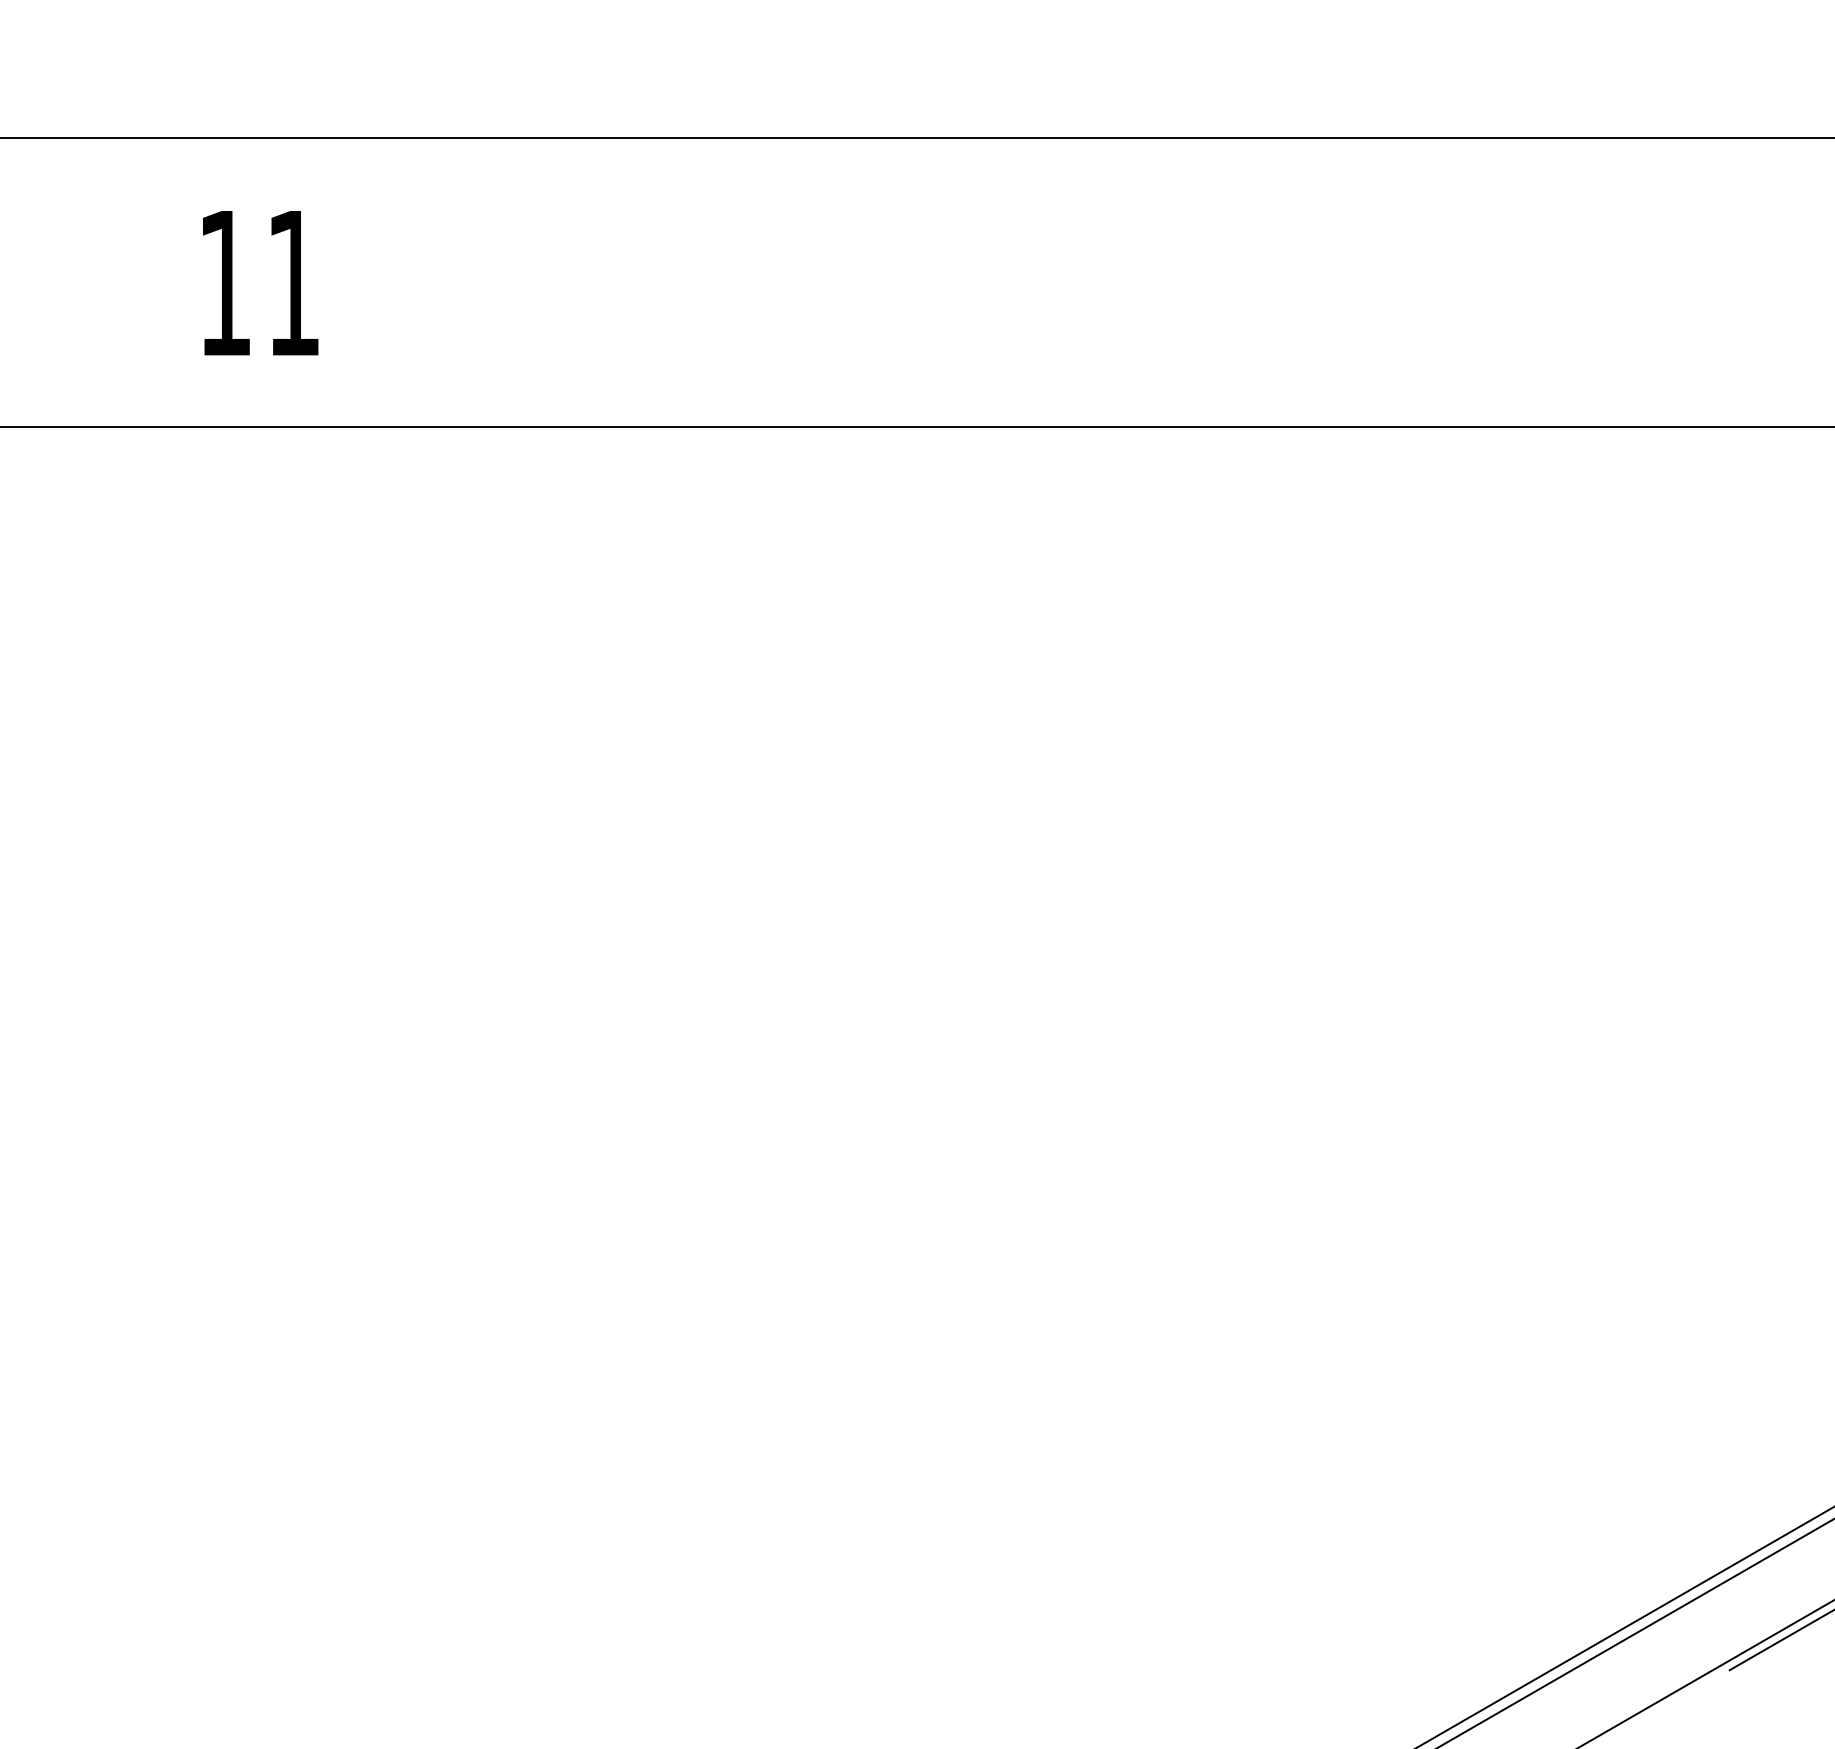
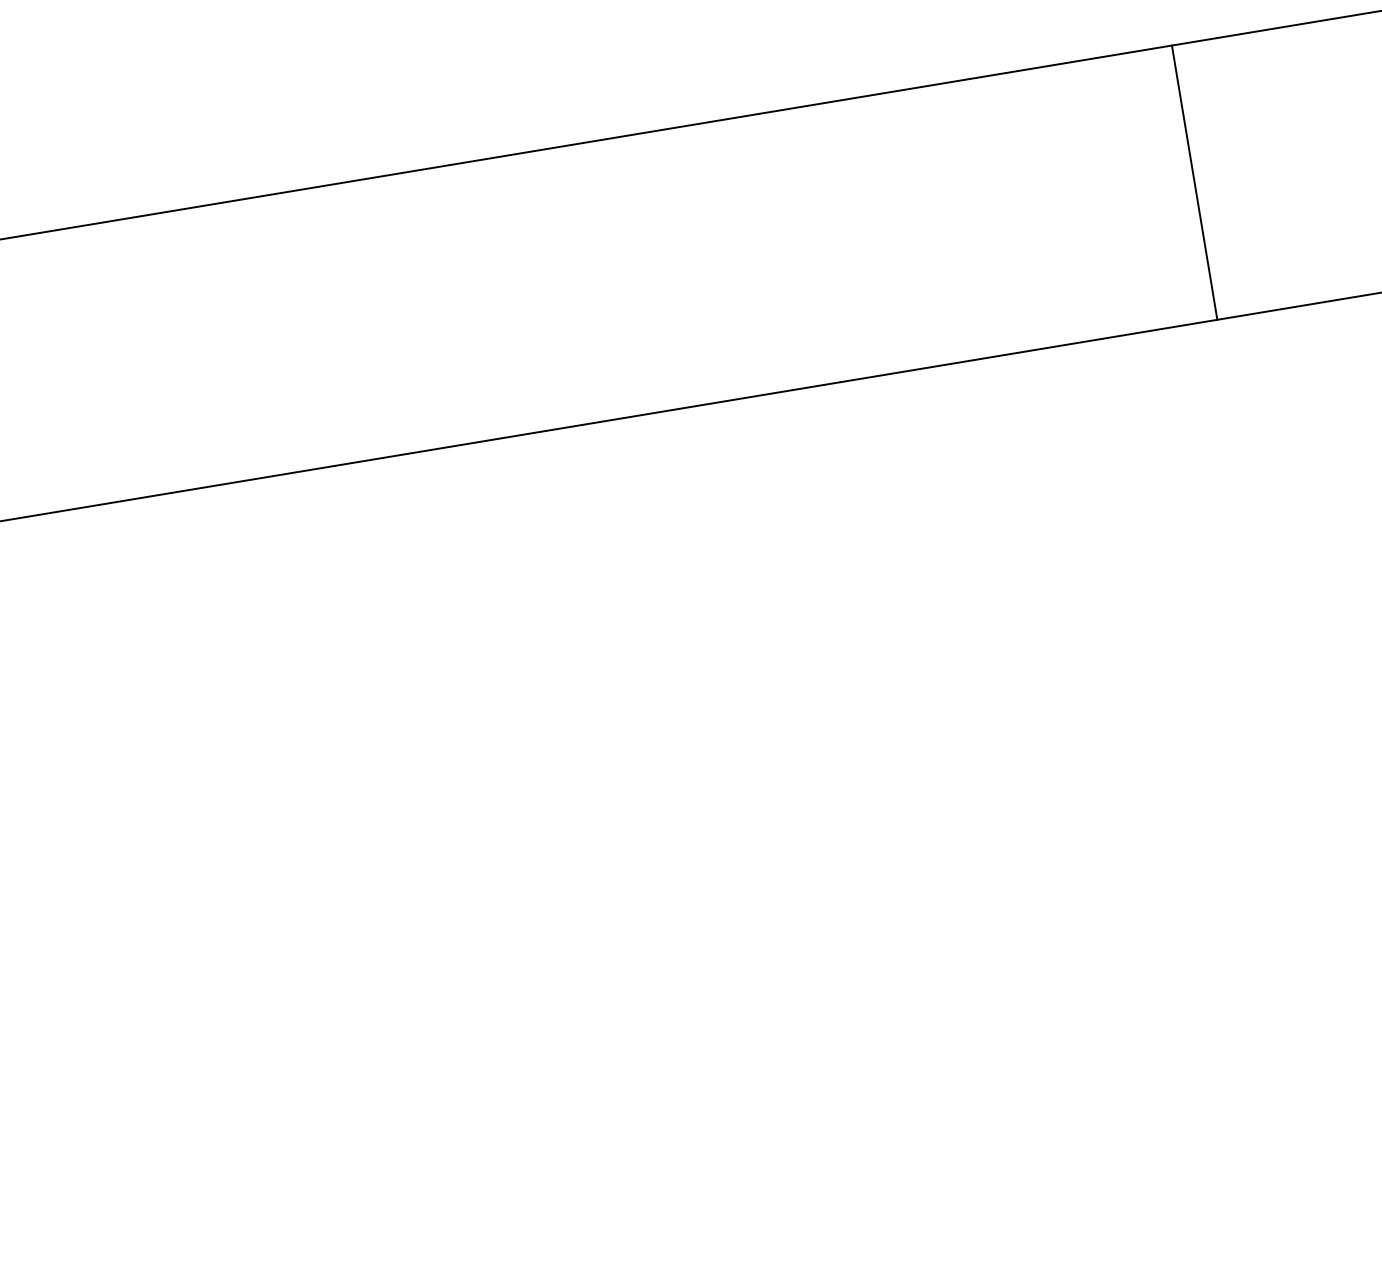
line: (1705, 282) -> (1194, 182), added

